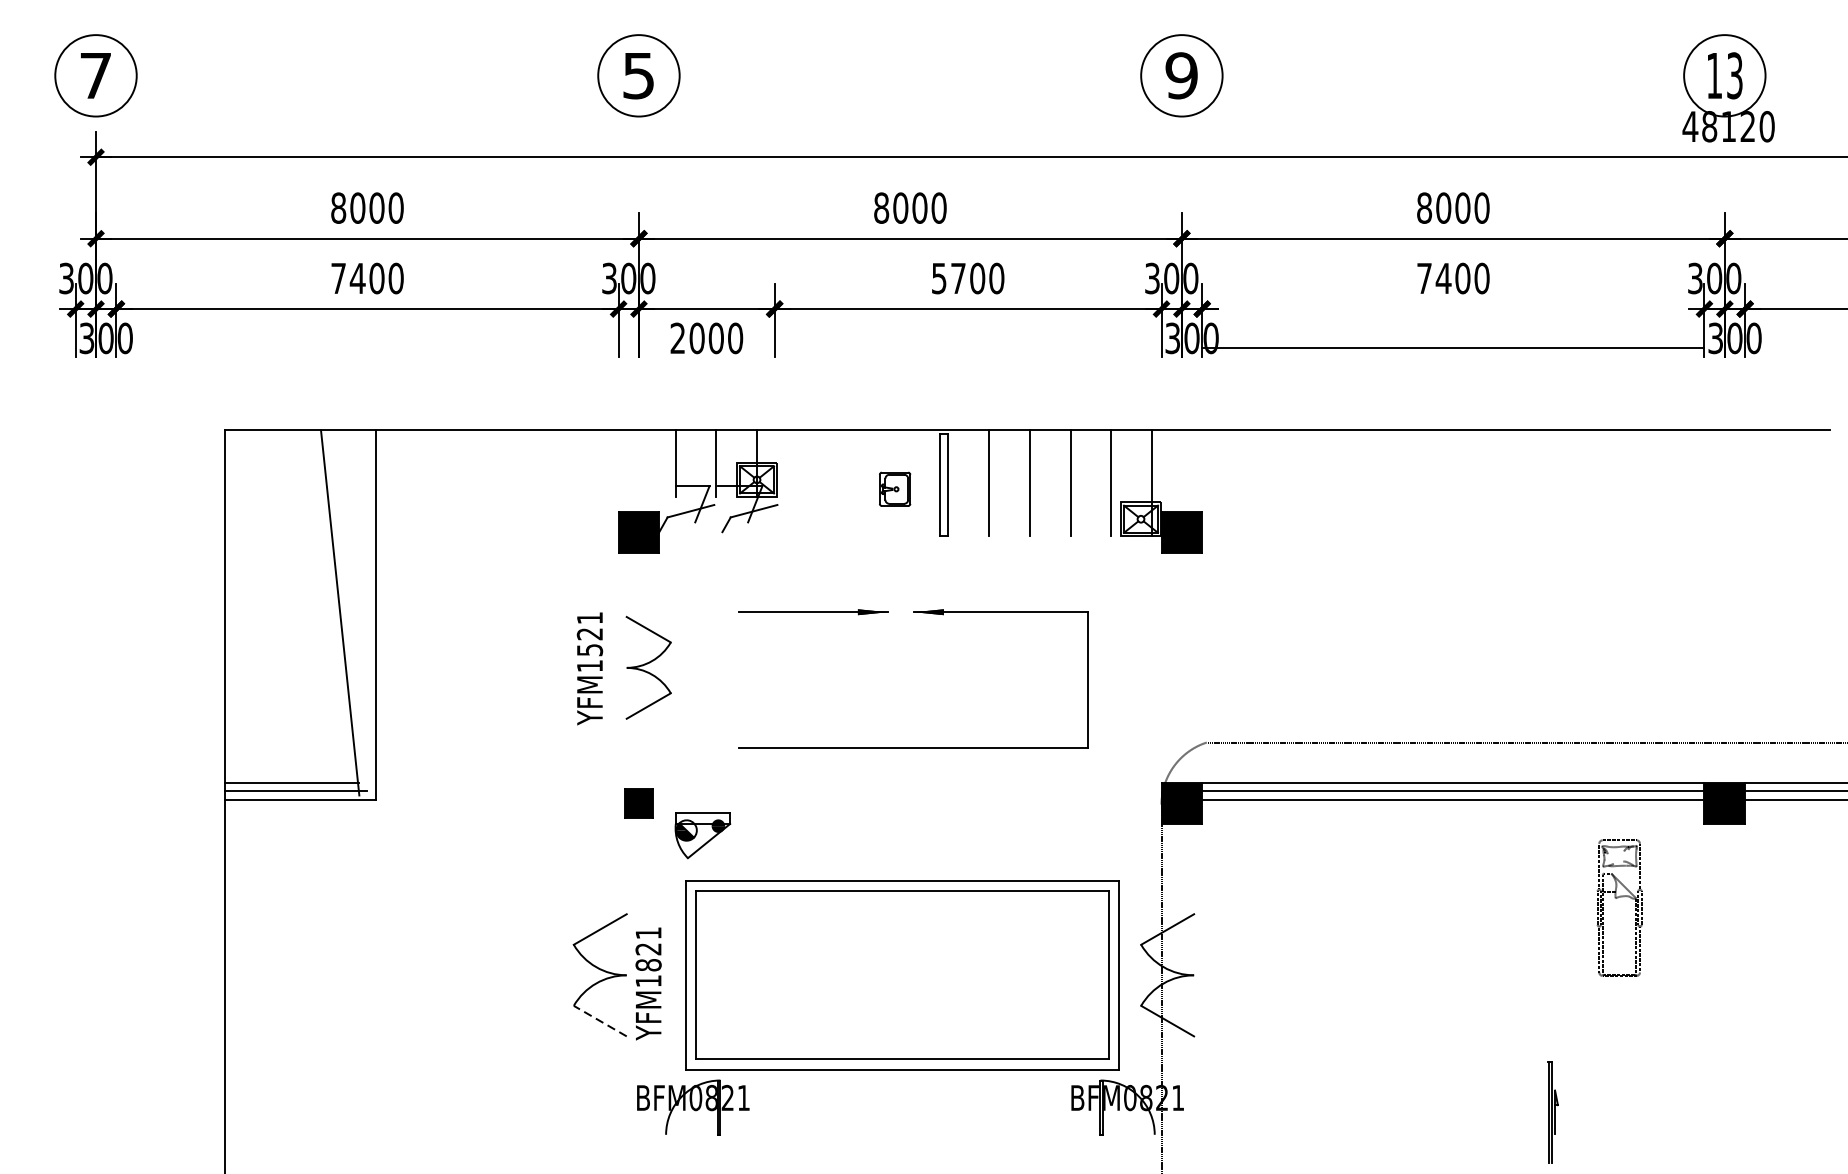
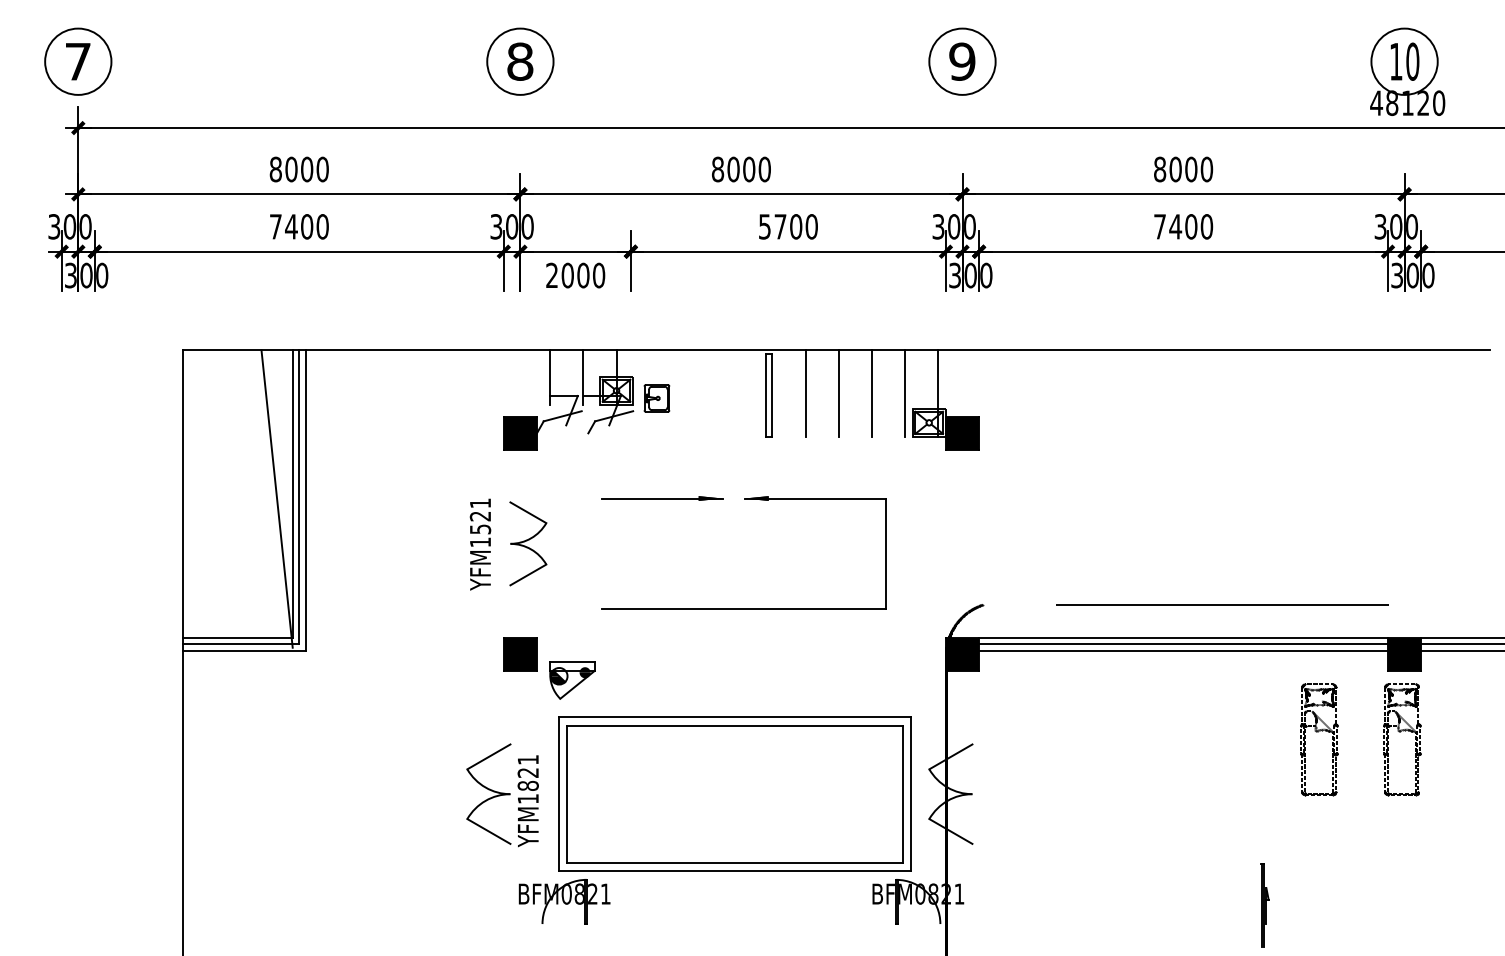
text: (639, 75) -> (520, 61), 5 -> 8
text: (1734, 75) -> (1412, 61), 13 -> 10
line: (1453, 348) -> (1183, 251), moved
part: (894, 489) -> (656, 398), moved
line: (359, 606) -> (292, 493), added
line: (367, 610) -> (299, 497), added
part: (639, 803) -> (520, 654), size x1.43
part: (1719, 899) -> (1400, 732), added
line: (599, 1021) -> (488, 831), dashed -> solid

